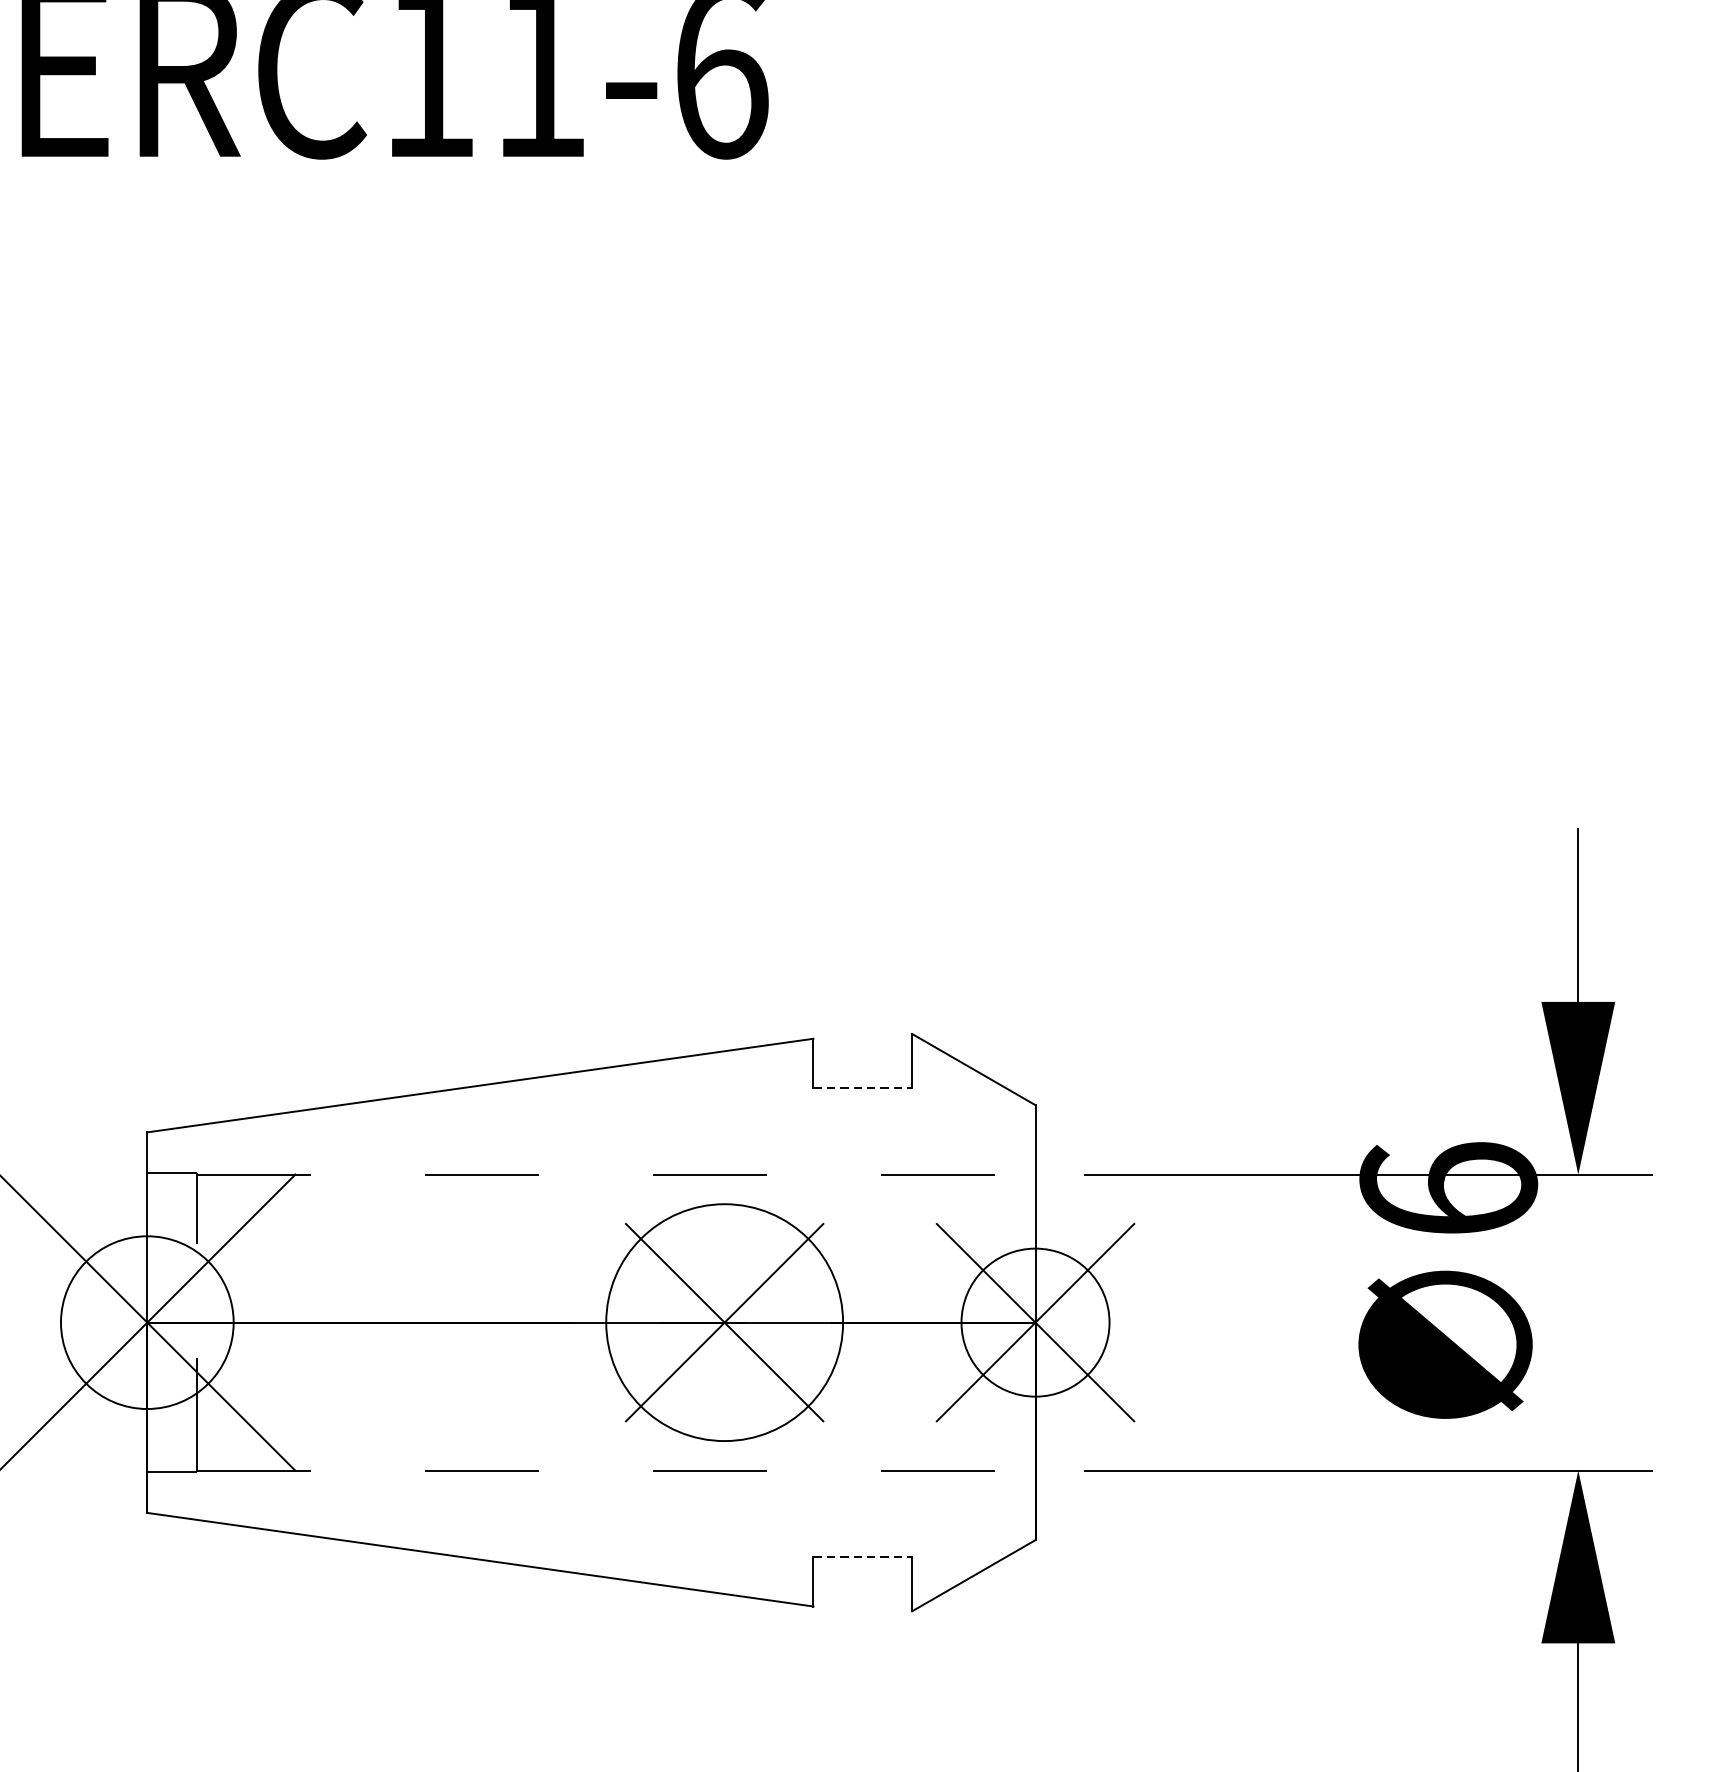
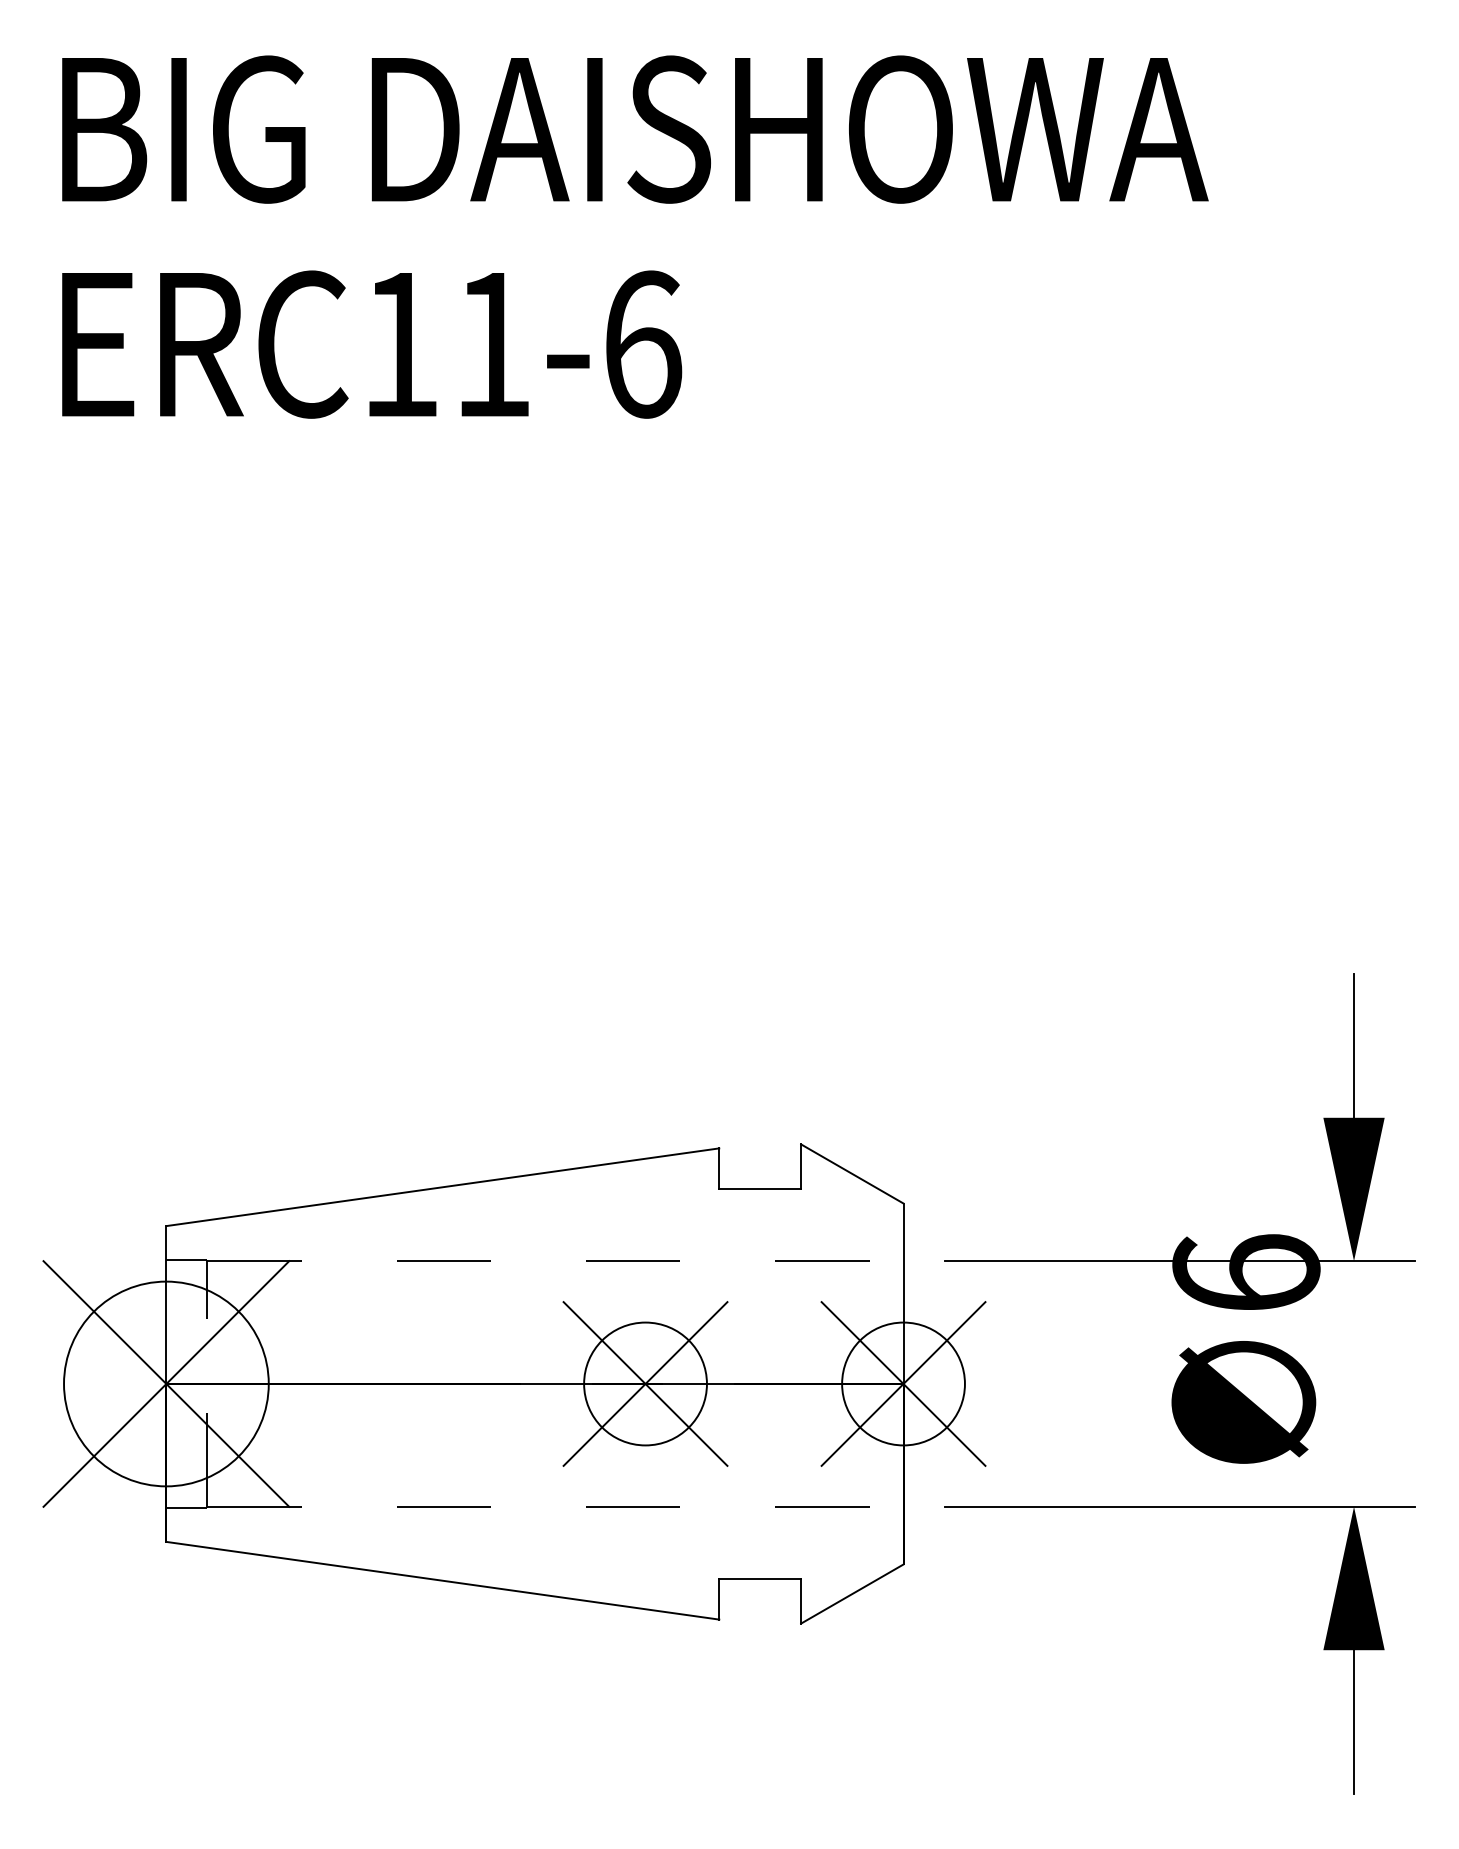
line: (863, 1088) -> (760, 1189), dashed -> solid
circle: (147, 1322) -> (166, 1383), size x1.43
circle: (724, 1322) -> (645, 1383), size x0.62
line: (863, 1556) -> (760, 1578), dashed -> solid

